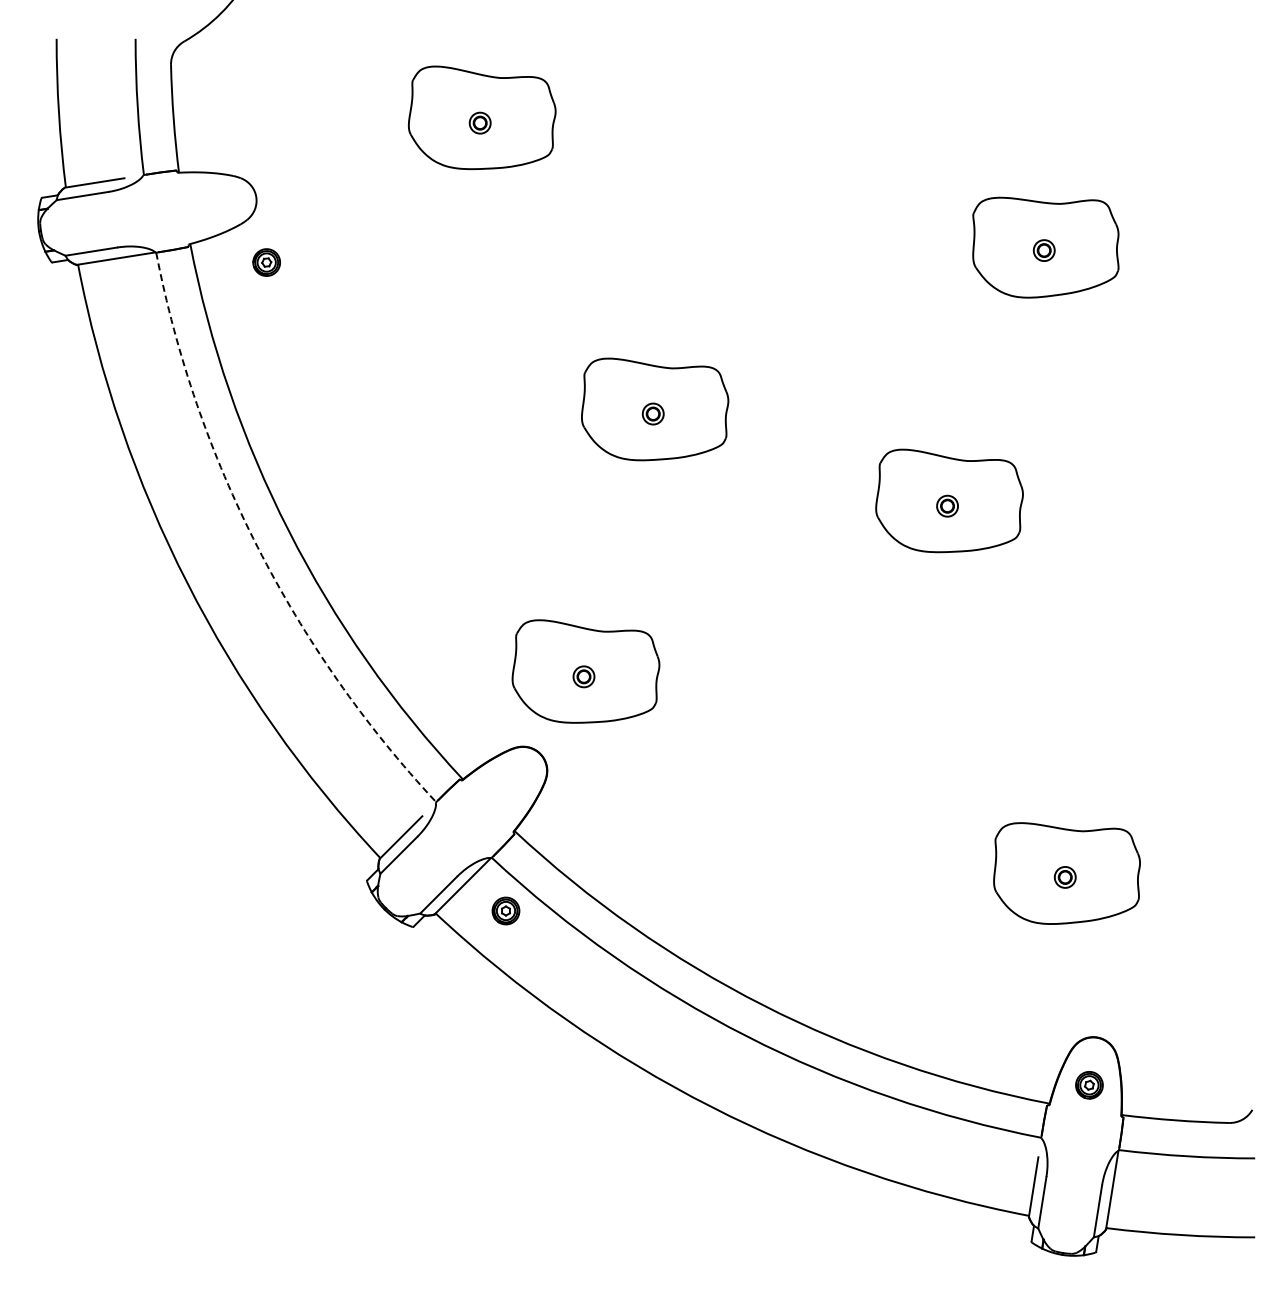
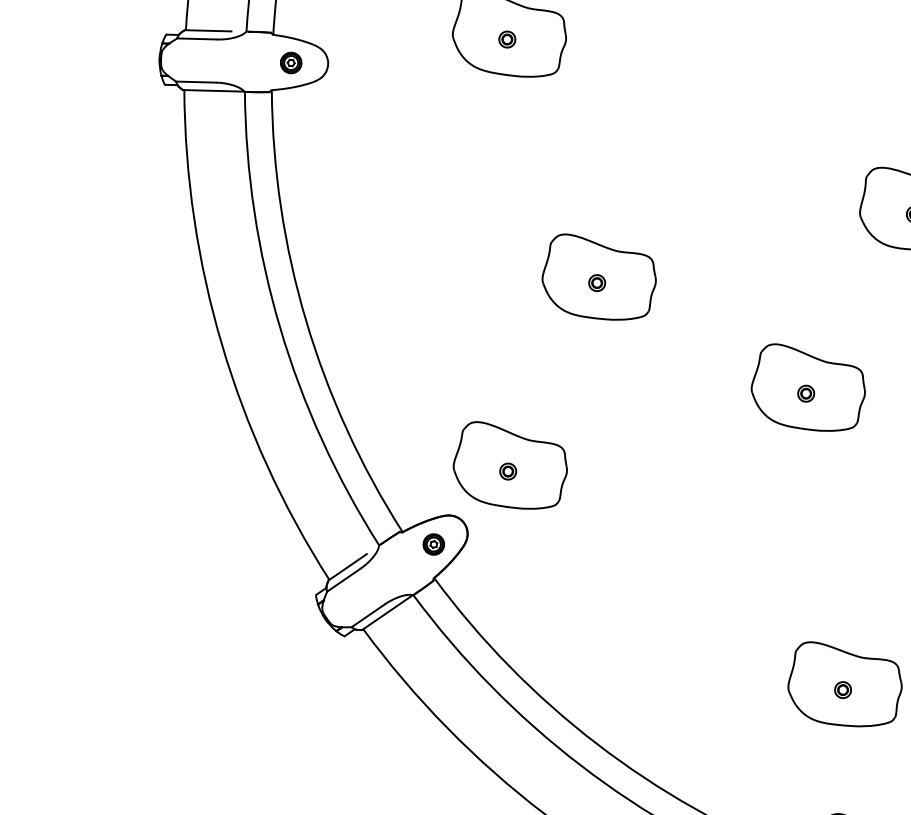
part: (266, 262) -> (291, 62), moved
arc: (257, 547) -> (280, 328), dashed -> solid
part: (505, 910) -> (433, 544), moved

